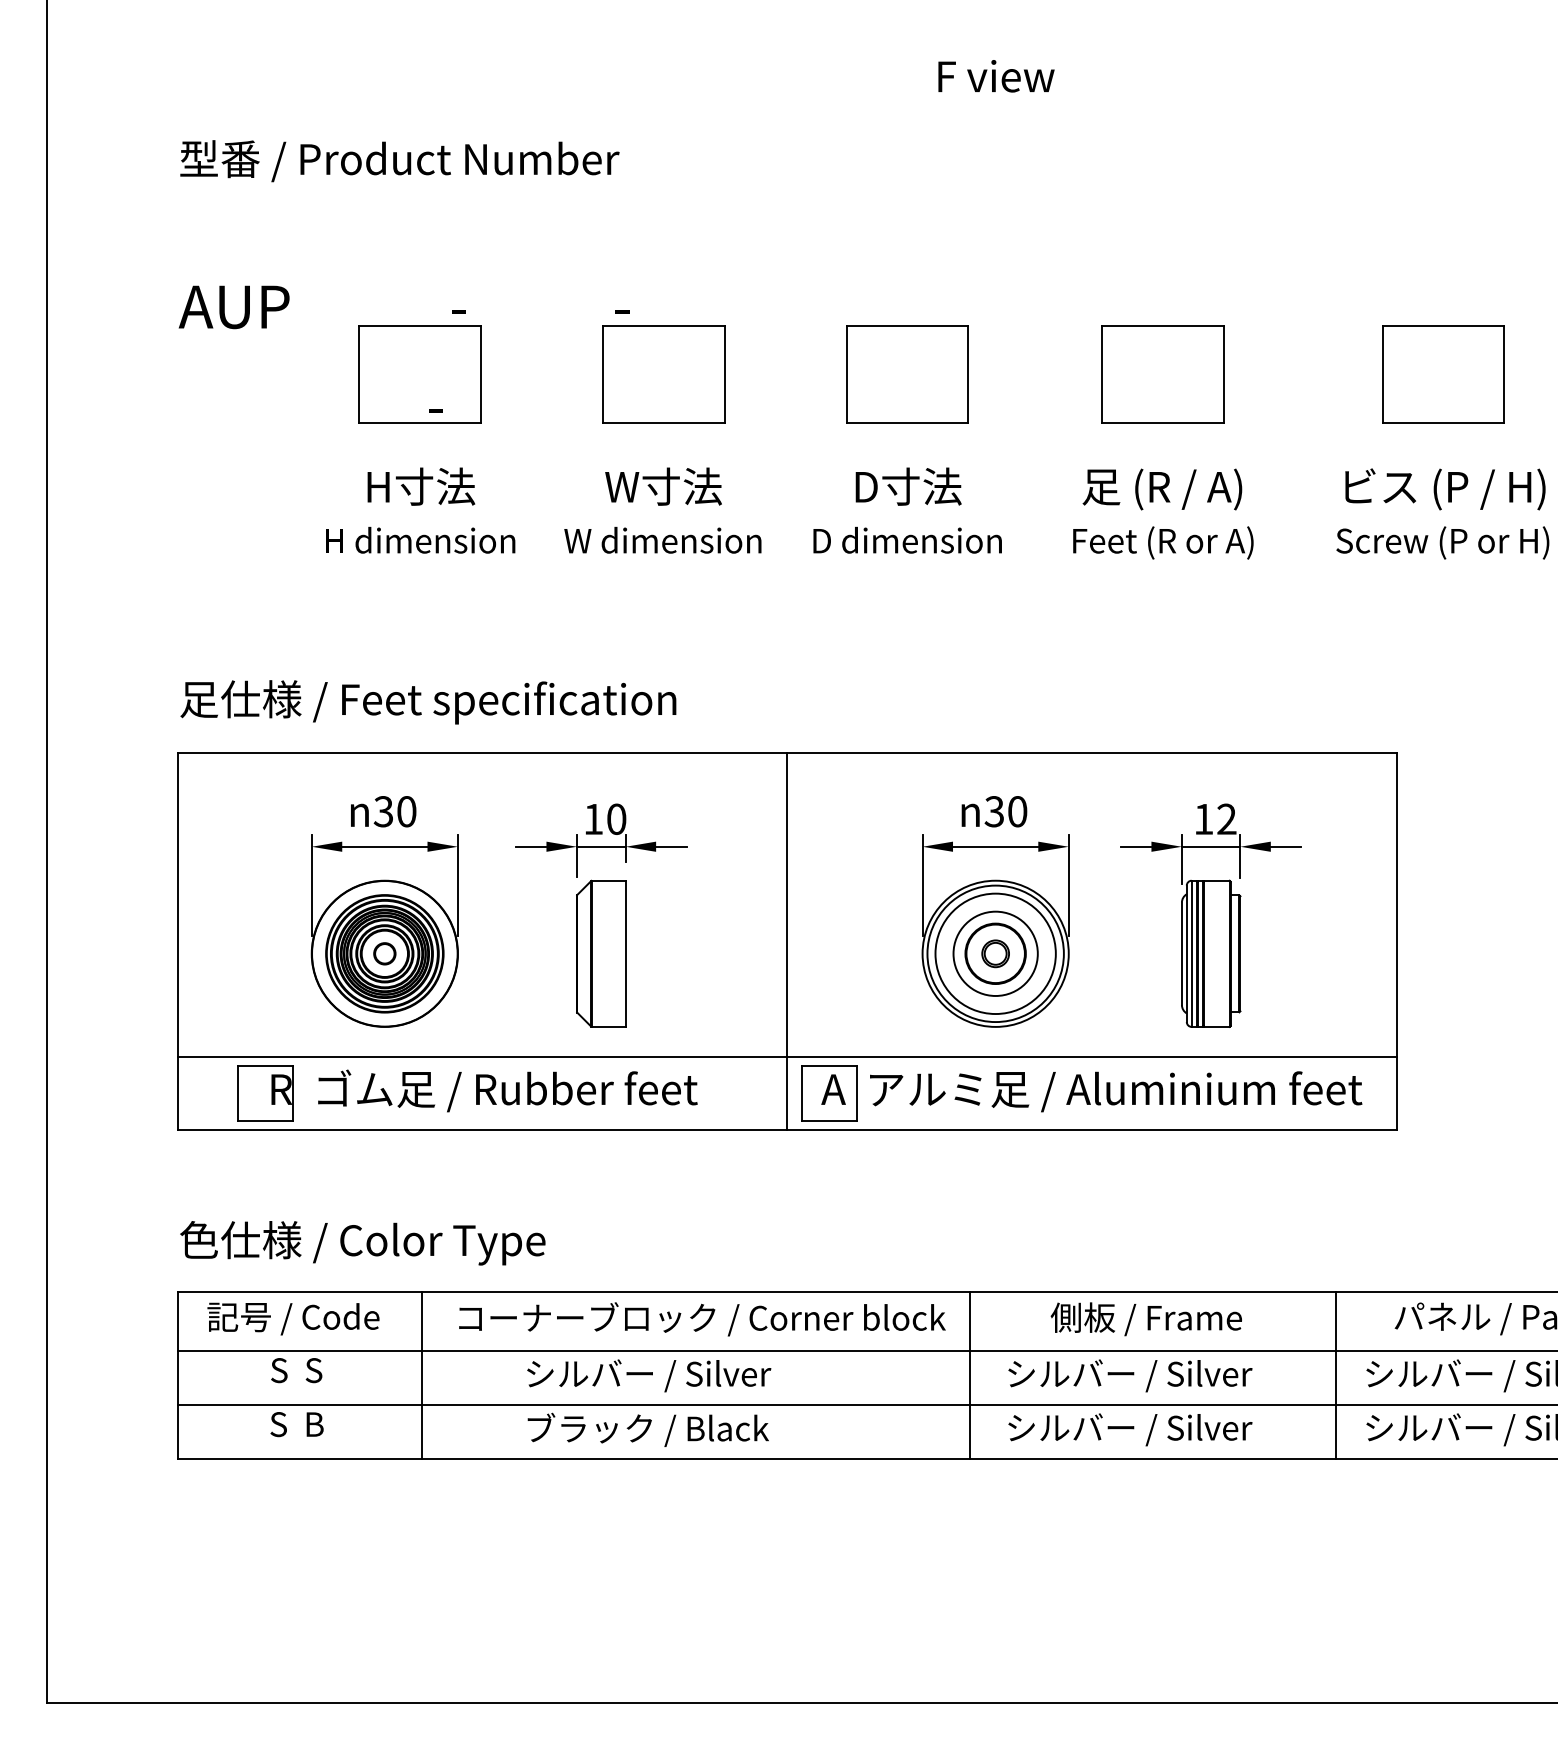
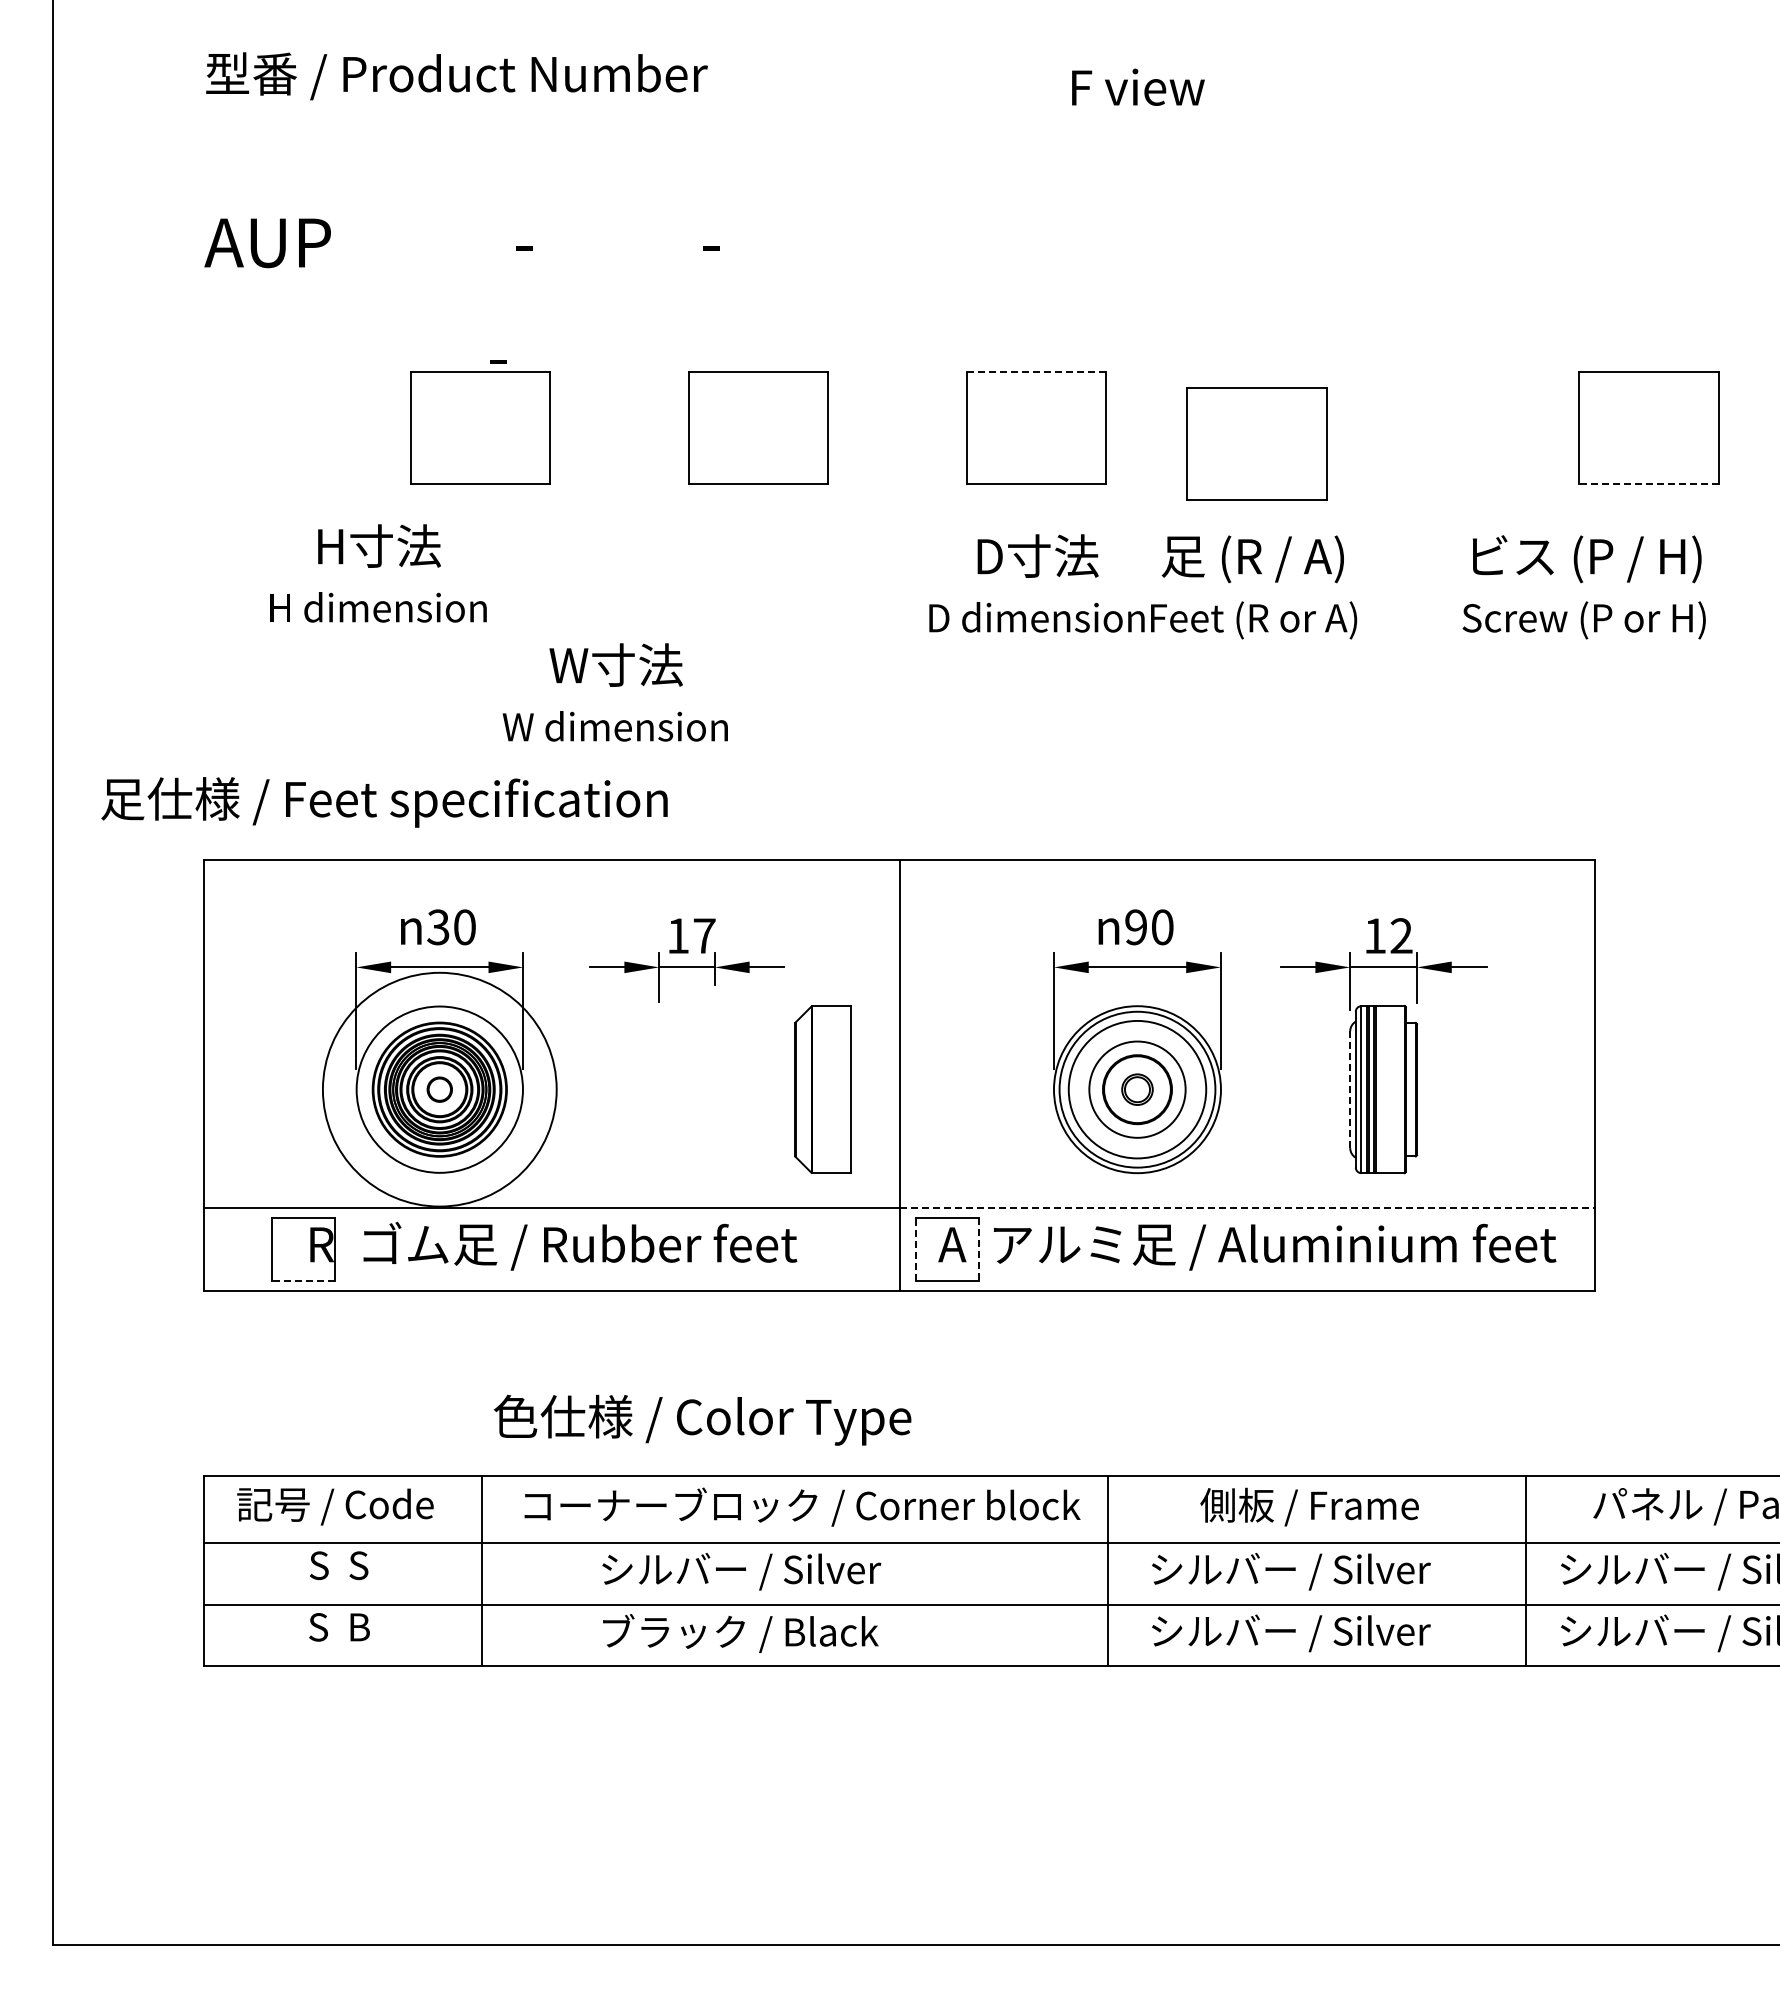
text: (403, 276) -> (461, 207), moved
line: (907, 325) -> (1036, 372), solid -> dashed
part: (1162, 374) -> (1256, 443), moved
line: (1443, 423) -> (1648, 483), solid -> dashed
text: (420, 510) -> (378, 573), moved
text: (662, 510) -> (614, 692), moved
text: (1163, 514) -> (1254, 587), moved
text: (1442, 514) -> (1583, 587), moved
text: (428, 702) -> (384, 802), moved
text: (993, 811) -> (1135, 927), 30 -> 90
text: (616, 818) -> (704, 935), 10 -> 17
circle: (384, 953) -> (439, 1089), size x1.4
part: (600, 953) -> (822, 1089), moved
line: (1182, 954) -> (1350, 1090), solid -> dashed
line: (1091, 1056) -> (1247, 1207), solid -> dashed
line: (802, 1092) -> (916, 1248), solid -> dashed
line: (856, 1093) -> (978, 1249), solid -> dashed
line: (265, 1120) -> (303, 1280), solid -> dashed
text: (362, 1242) -> (702, 1419), moved

